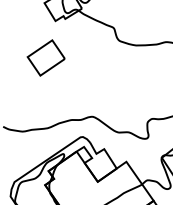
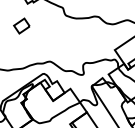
part: (45, 56) -> (21, 25), size x0.7

